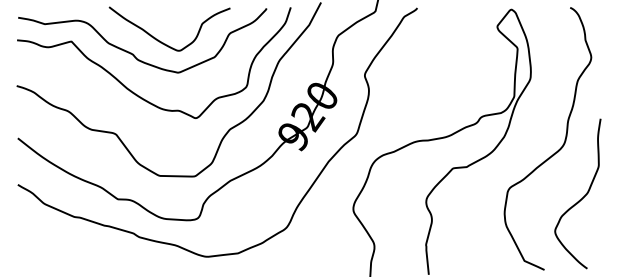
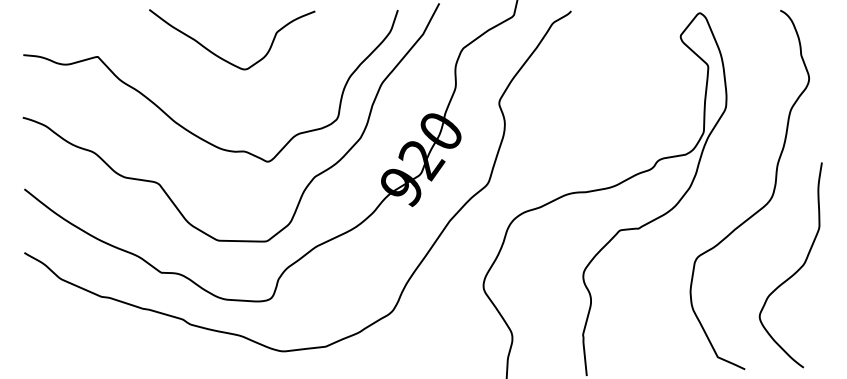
curve: (134, 54) -> (183, 74), removed

